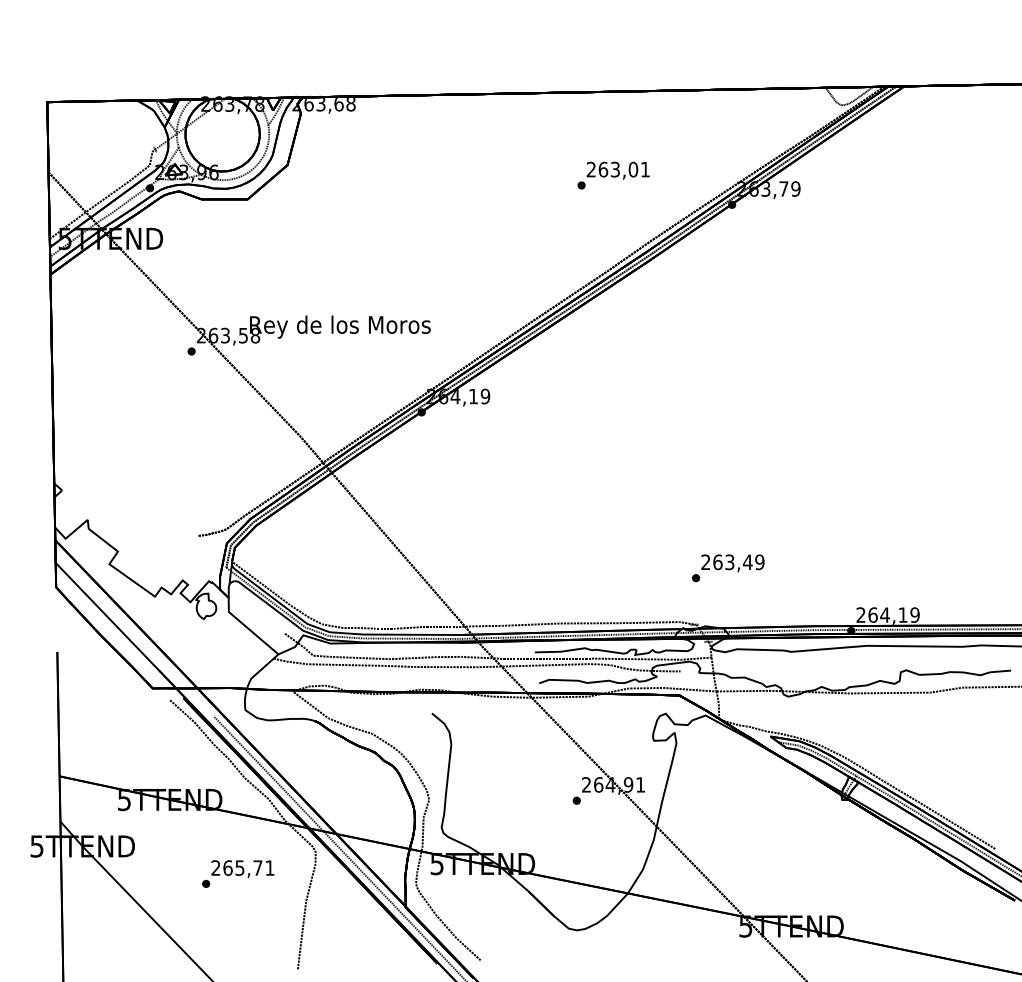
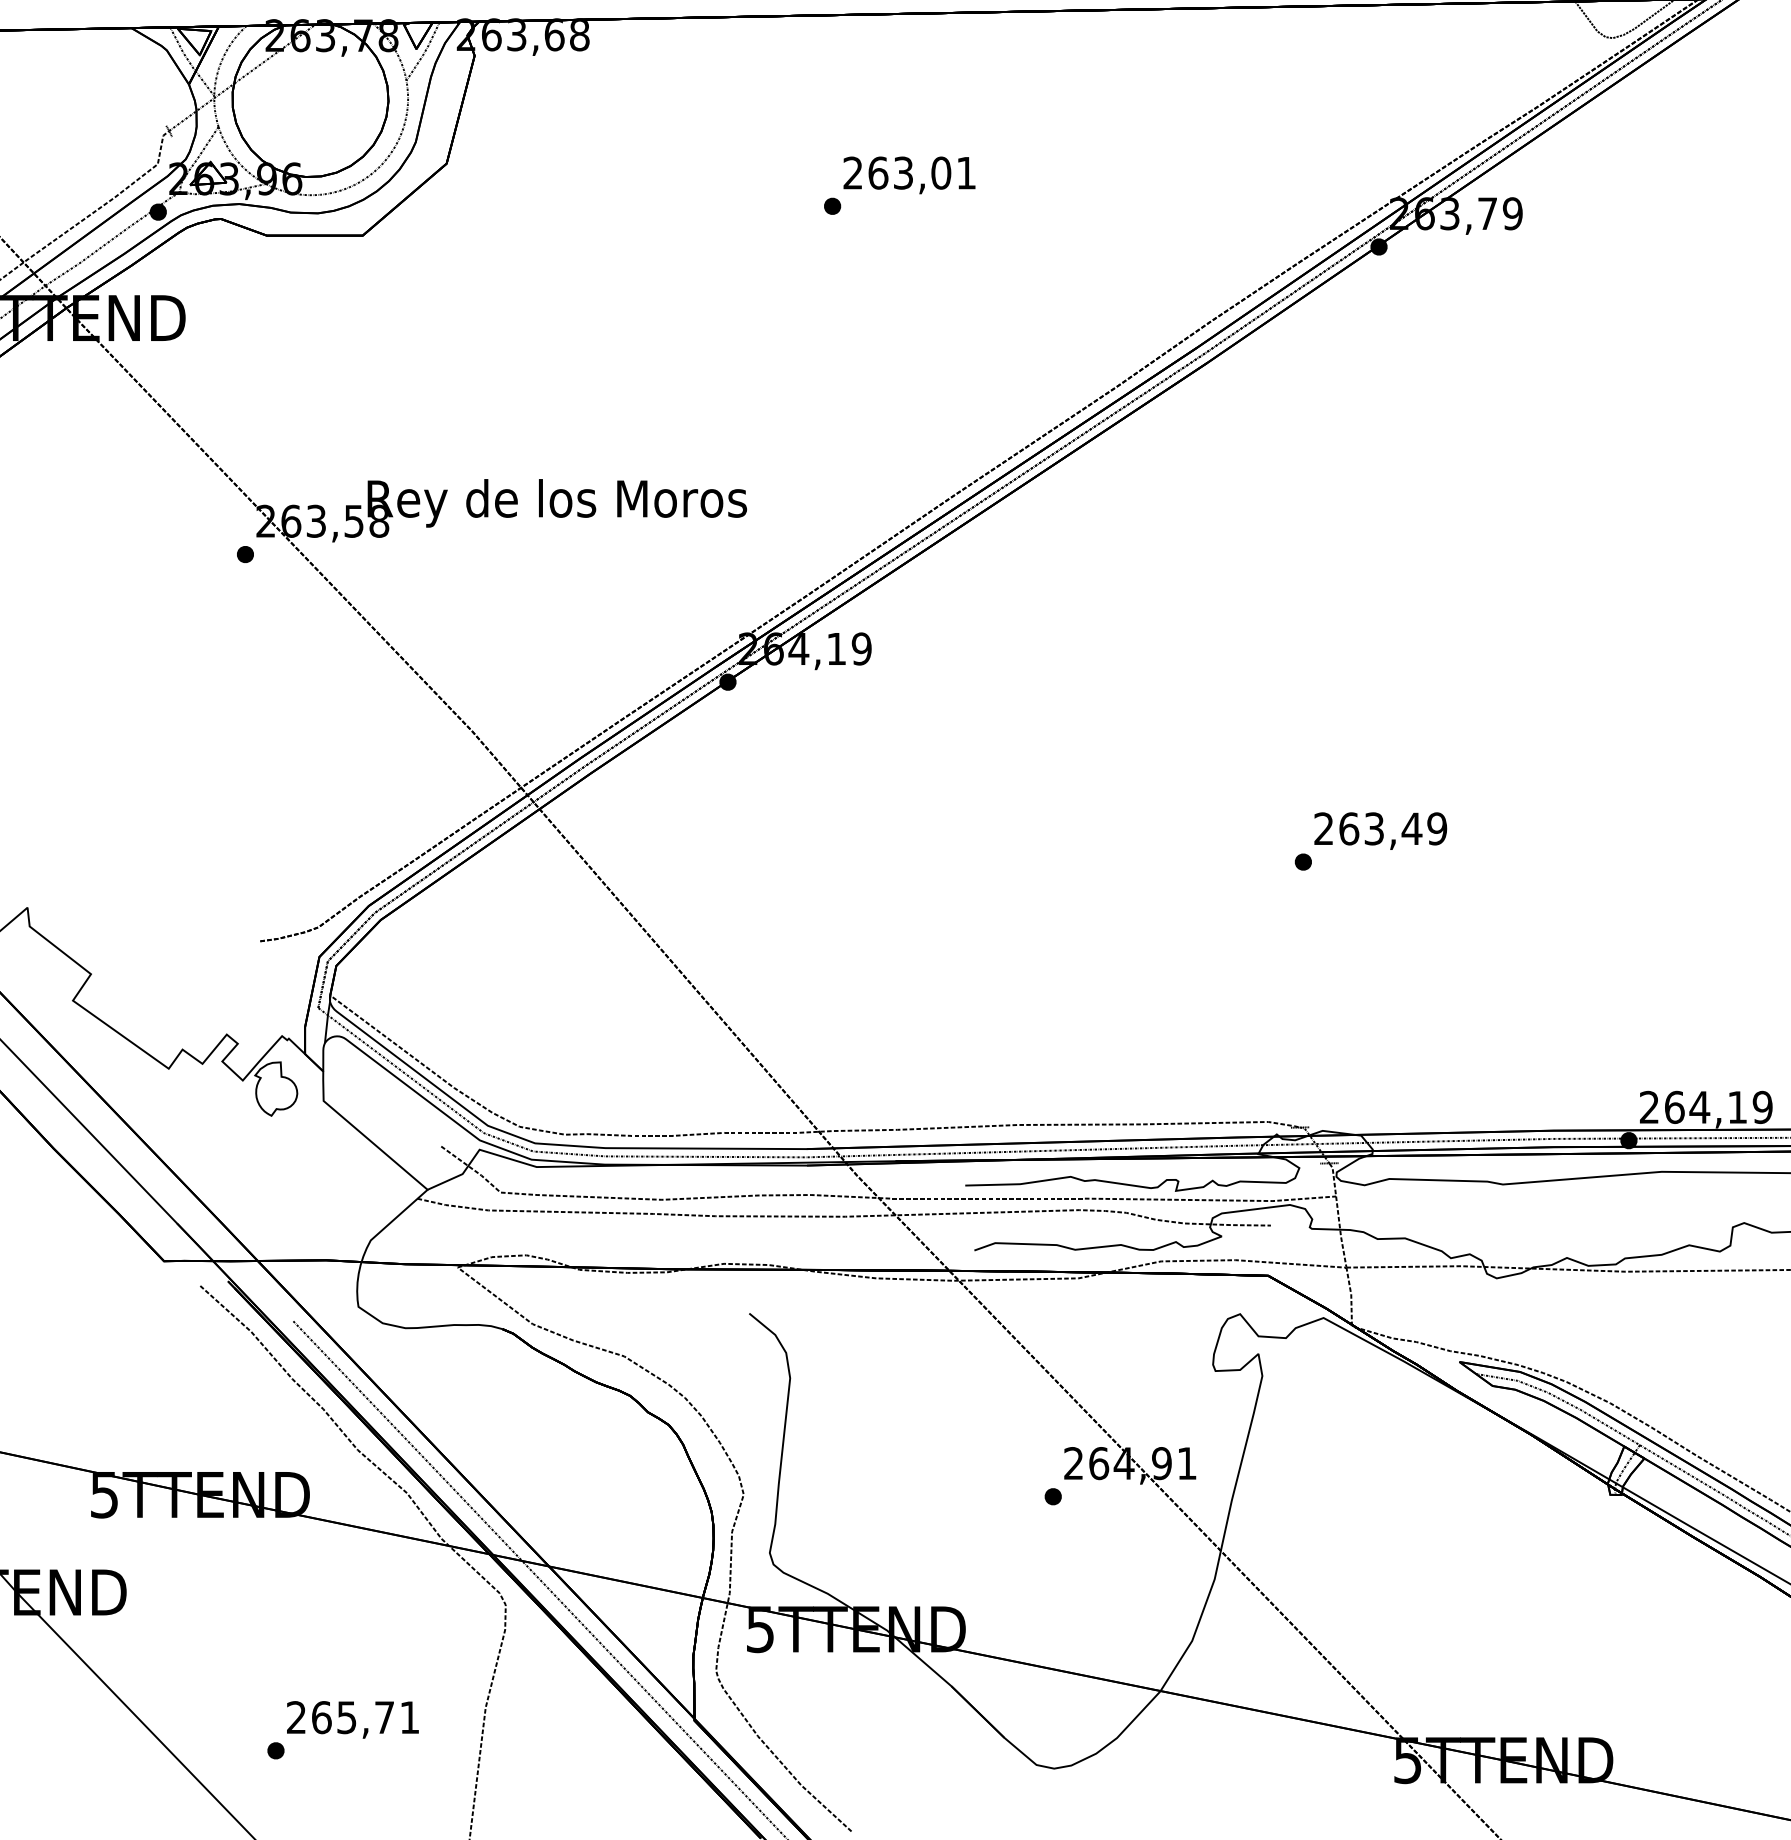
text: (613, 175) -> (899, 185), moved
text: (728, 568) -> (1371, 841), moved
text: (238, 873) -> (343, 1728), moved

